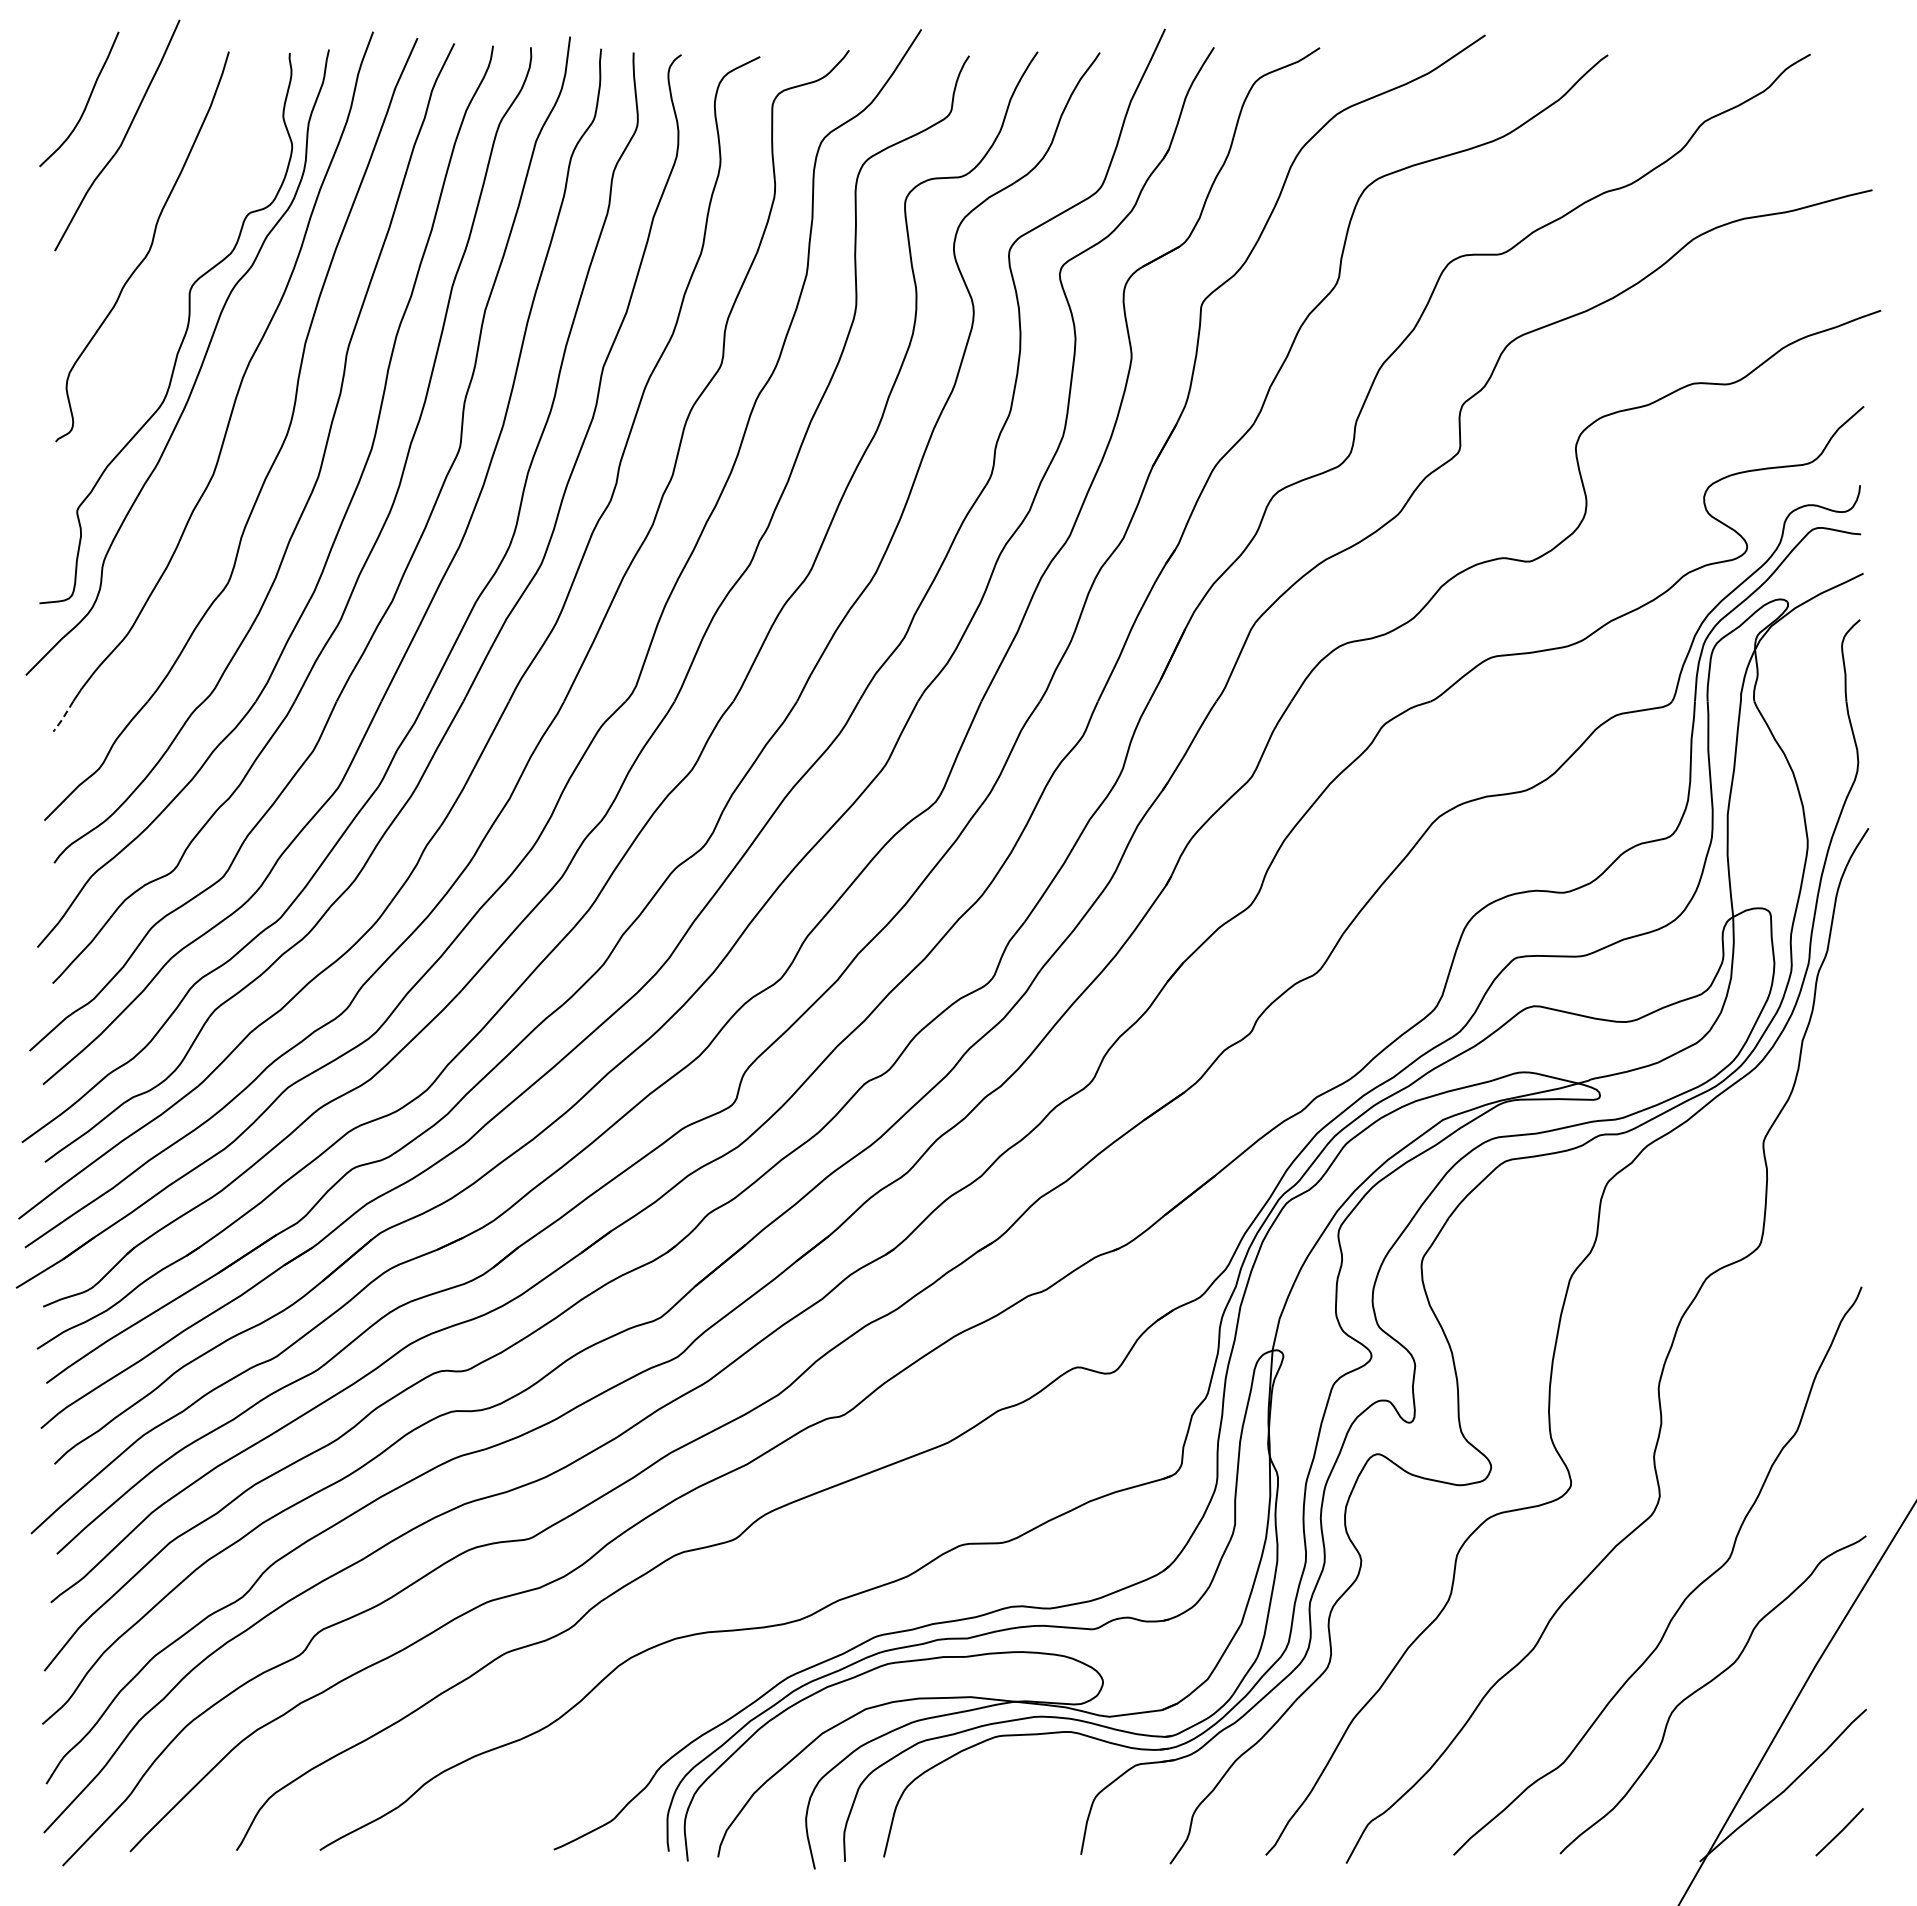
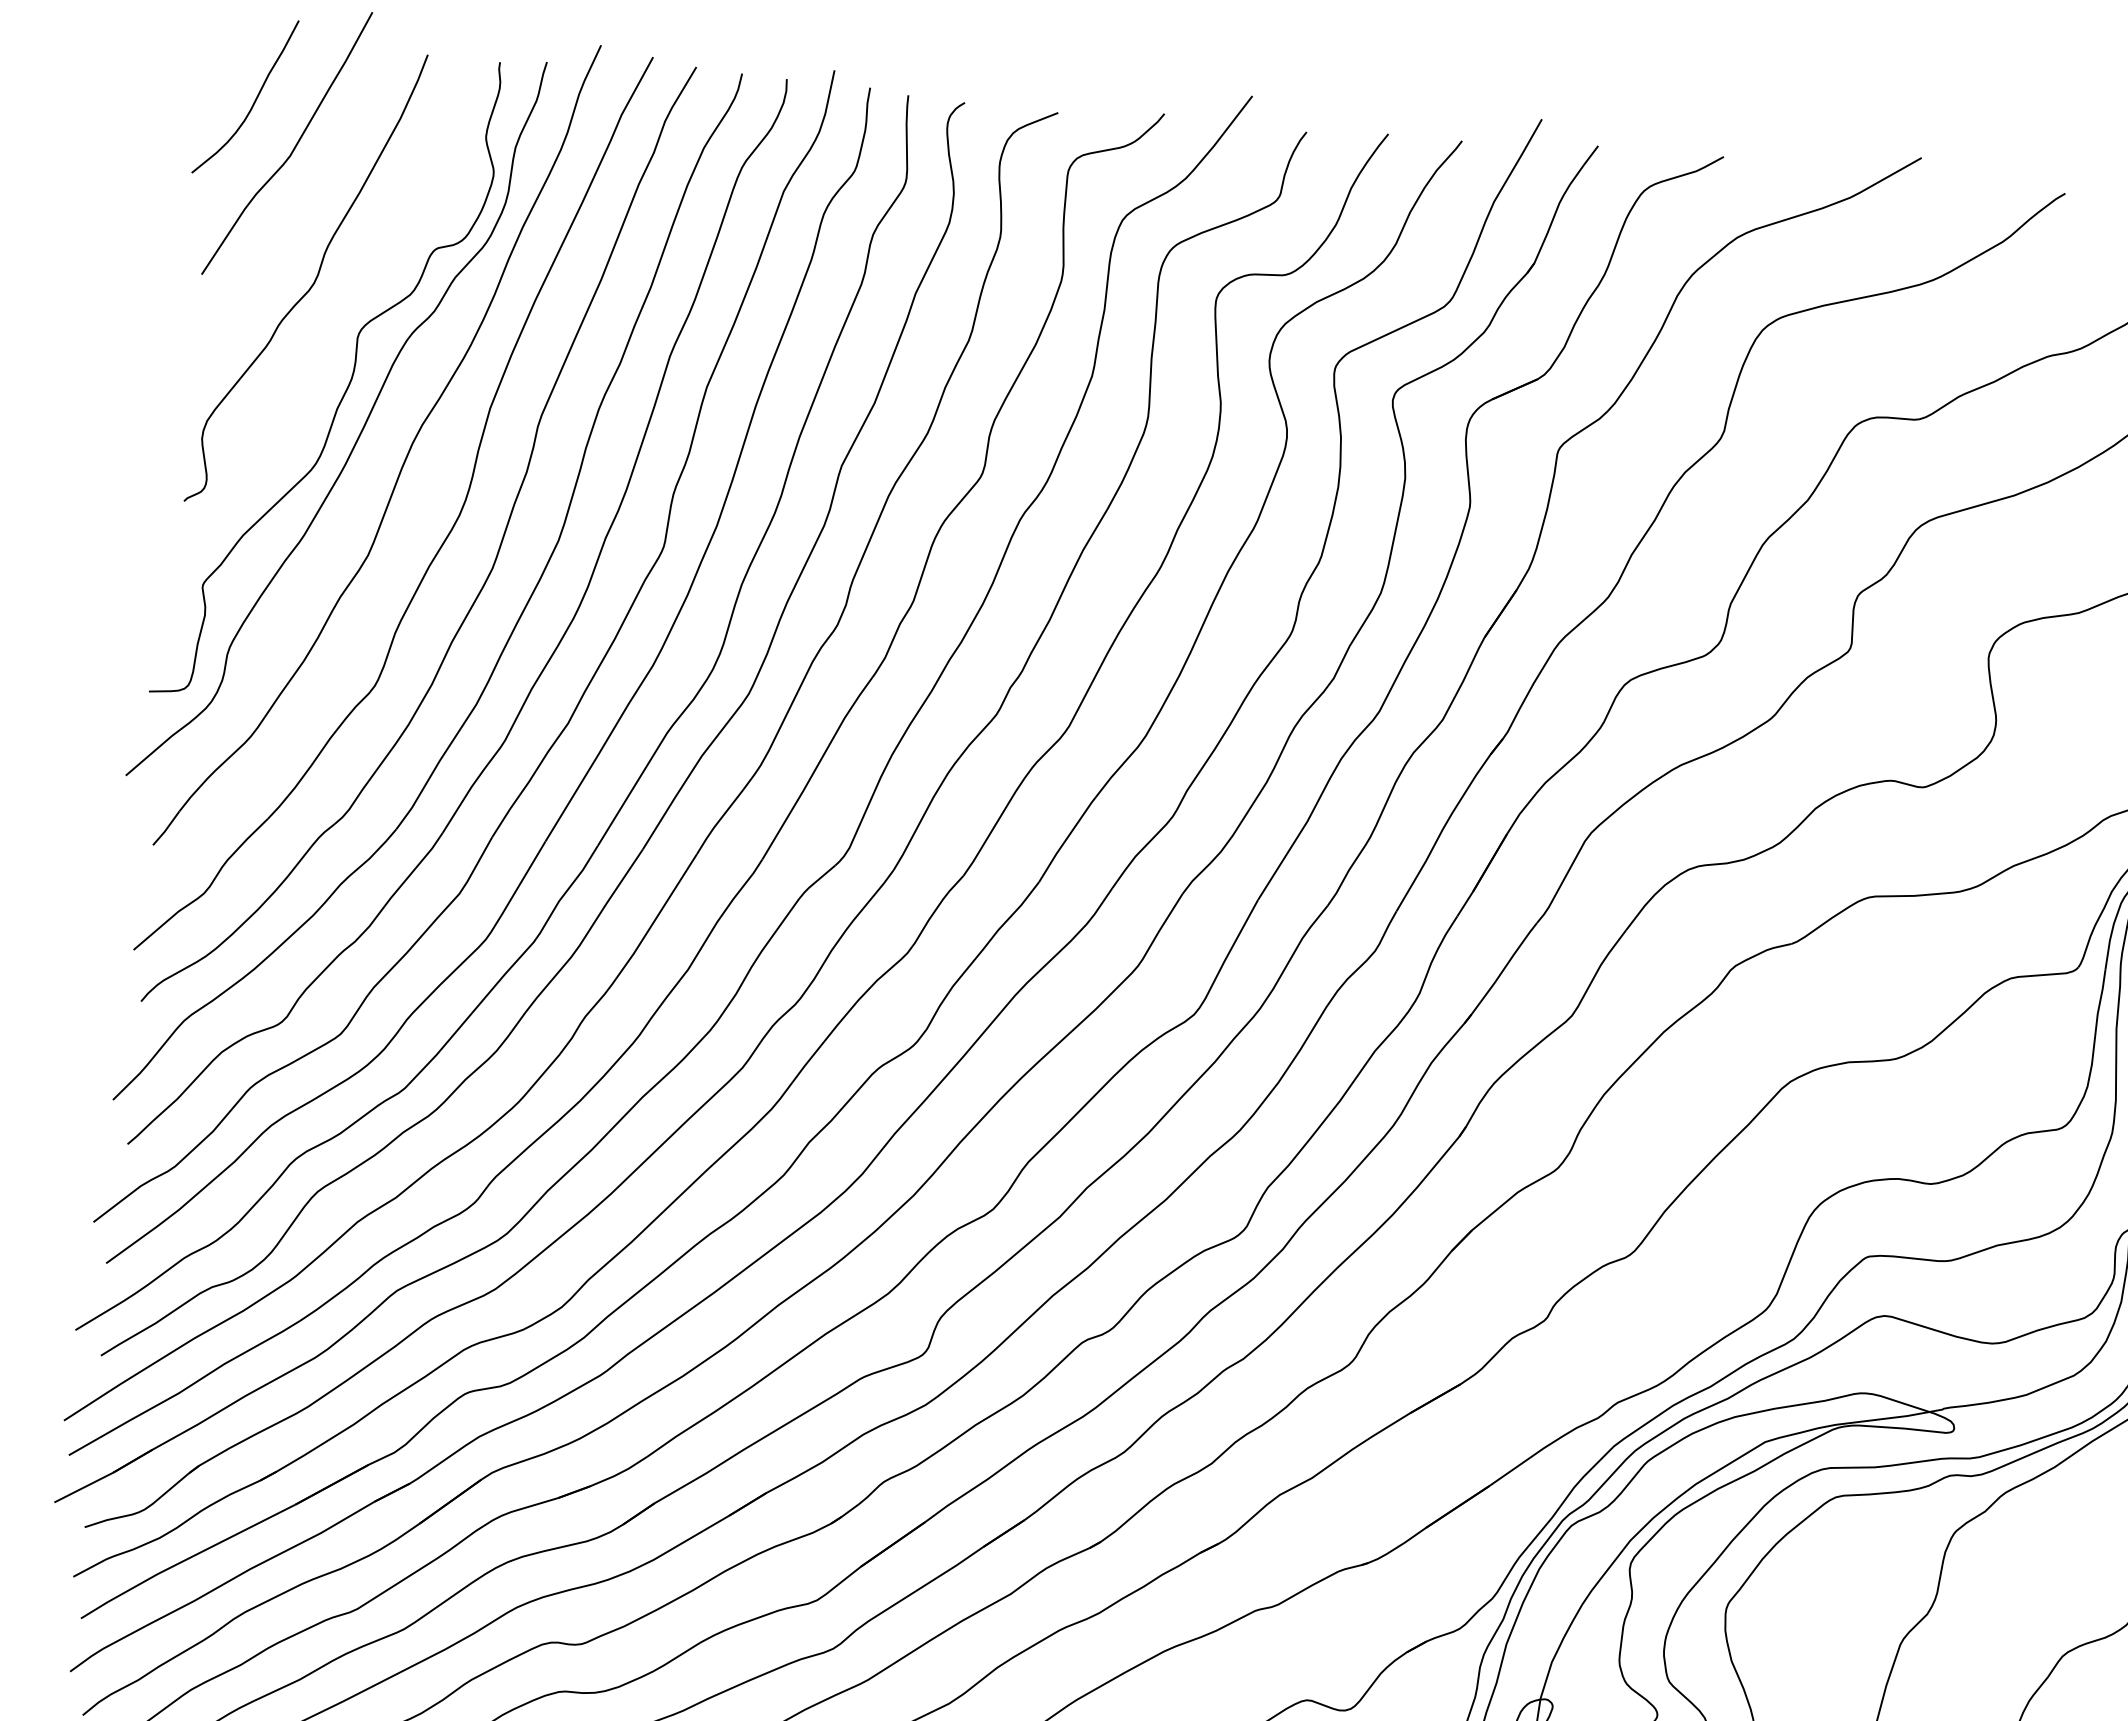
line: (63, 717) -> (166, 829), dashed -> solid

